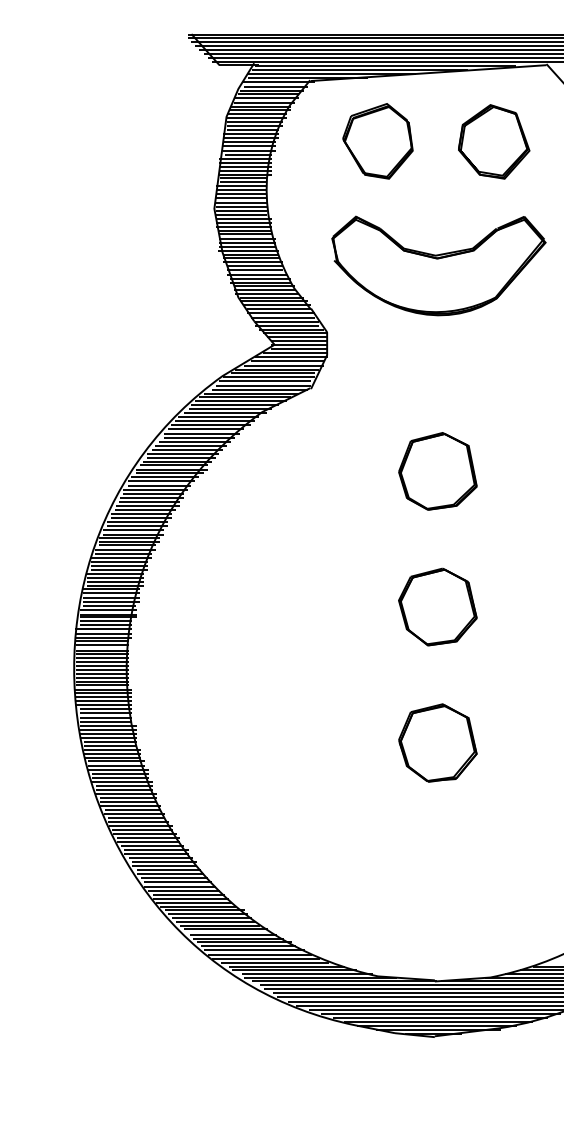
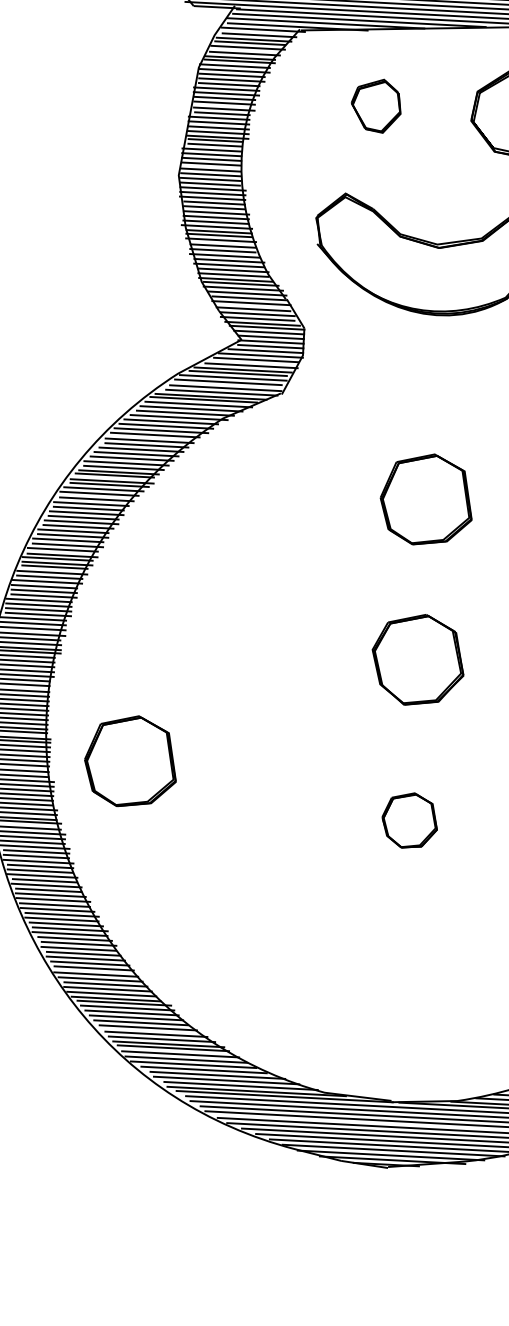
part: (377, 141) -> (375, 106), size x0.6
part: (199, 705) -> (130, 761), added
part: (437, 742) -> (409, 819), size x0.6

